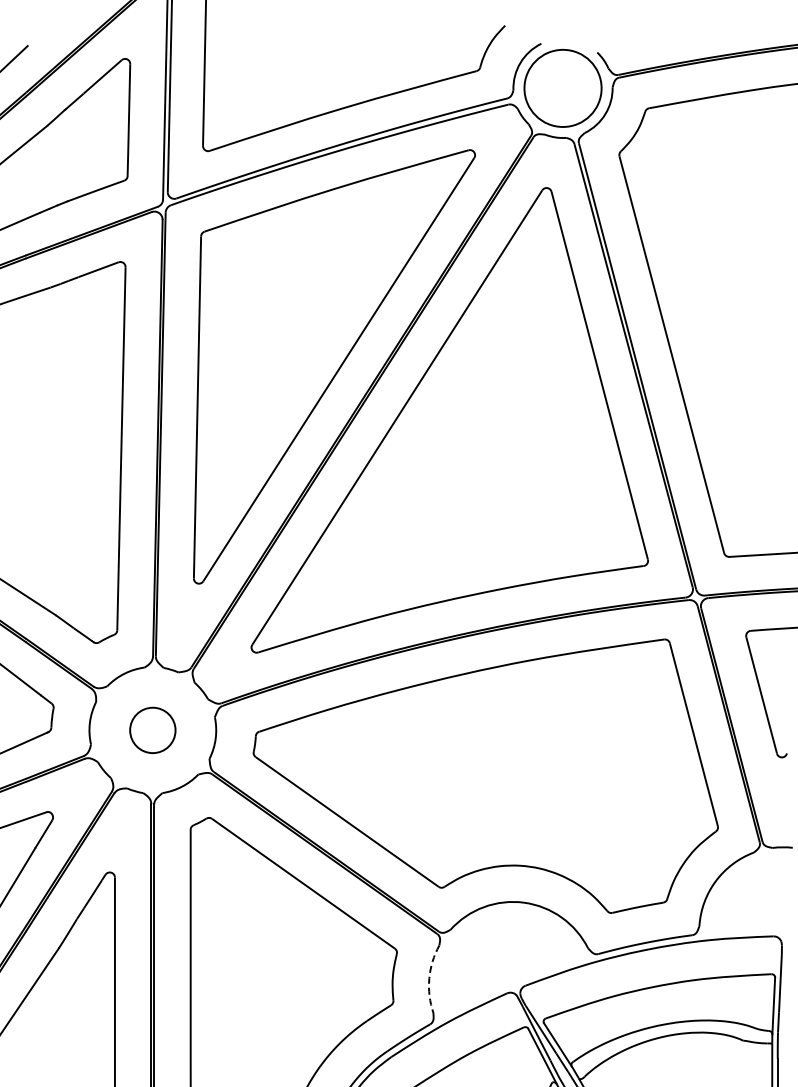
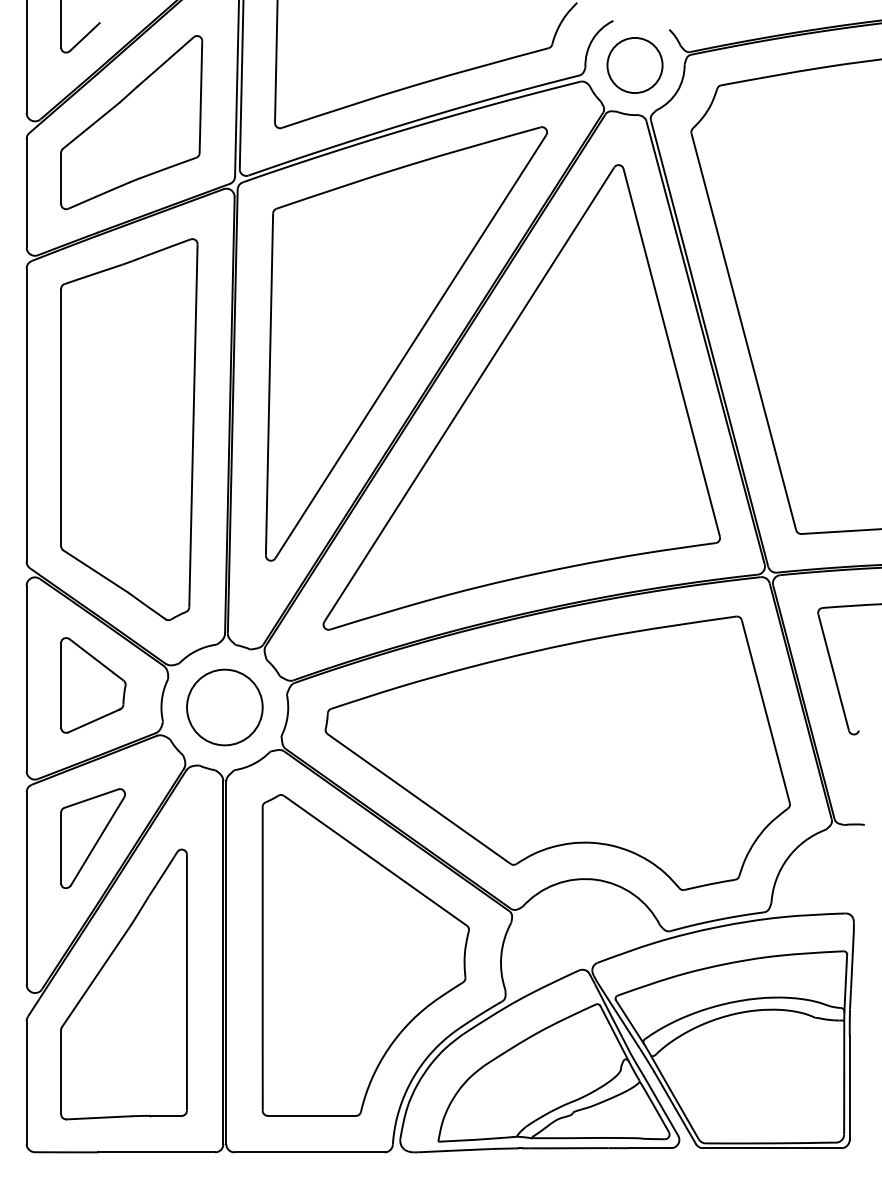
circle: (562, 88) -> (634, 65), size x0.71
circle: (152, 730) -> (224, 707), size x1.67
arc: (429, 978) -> (501, 955), dashed -> solid

